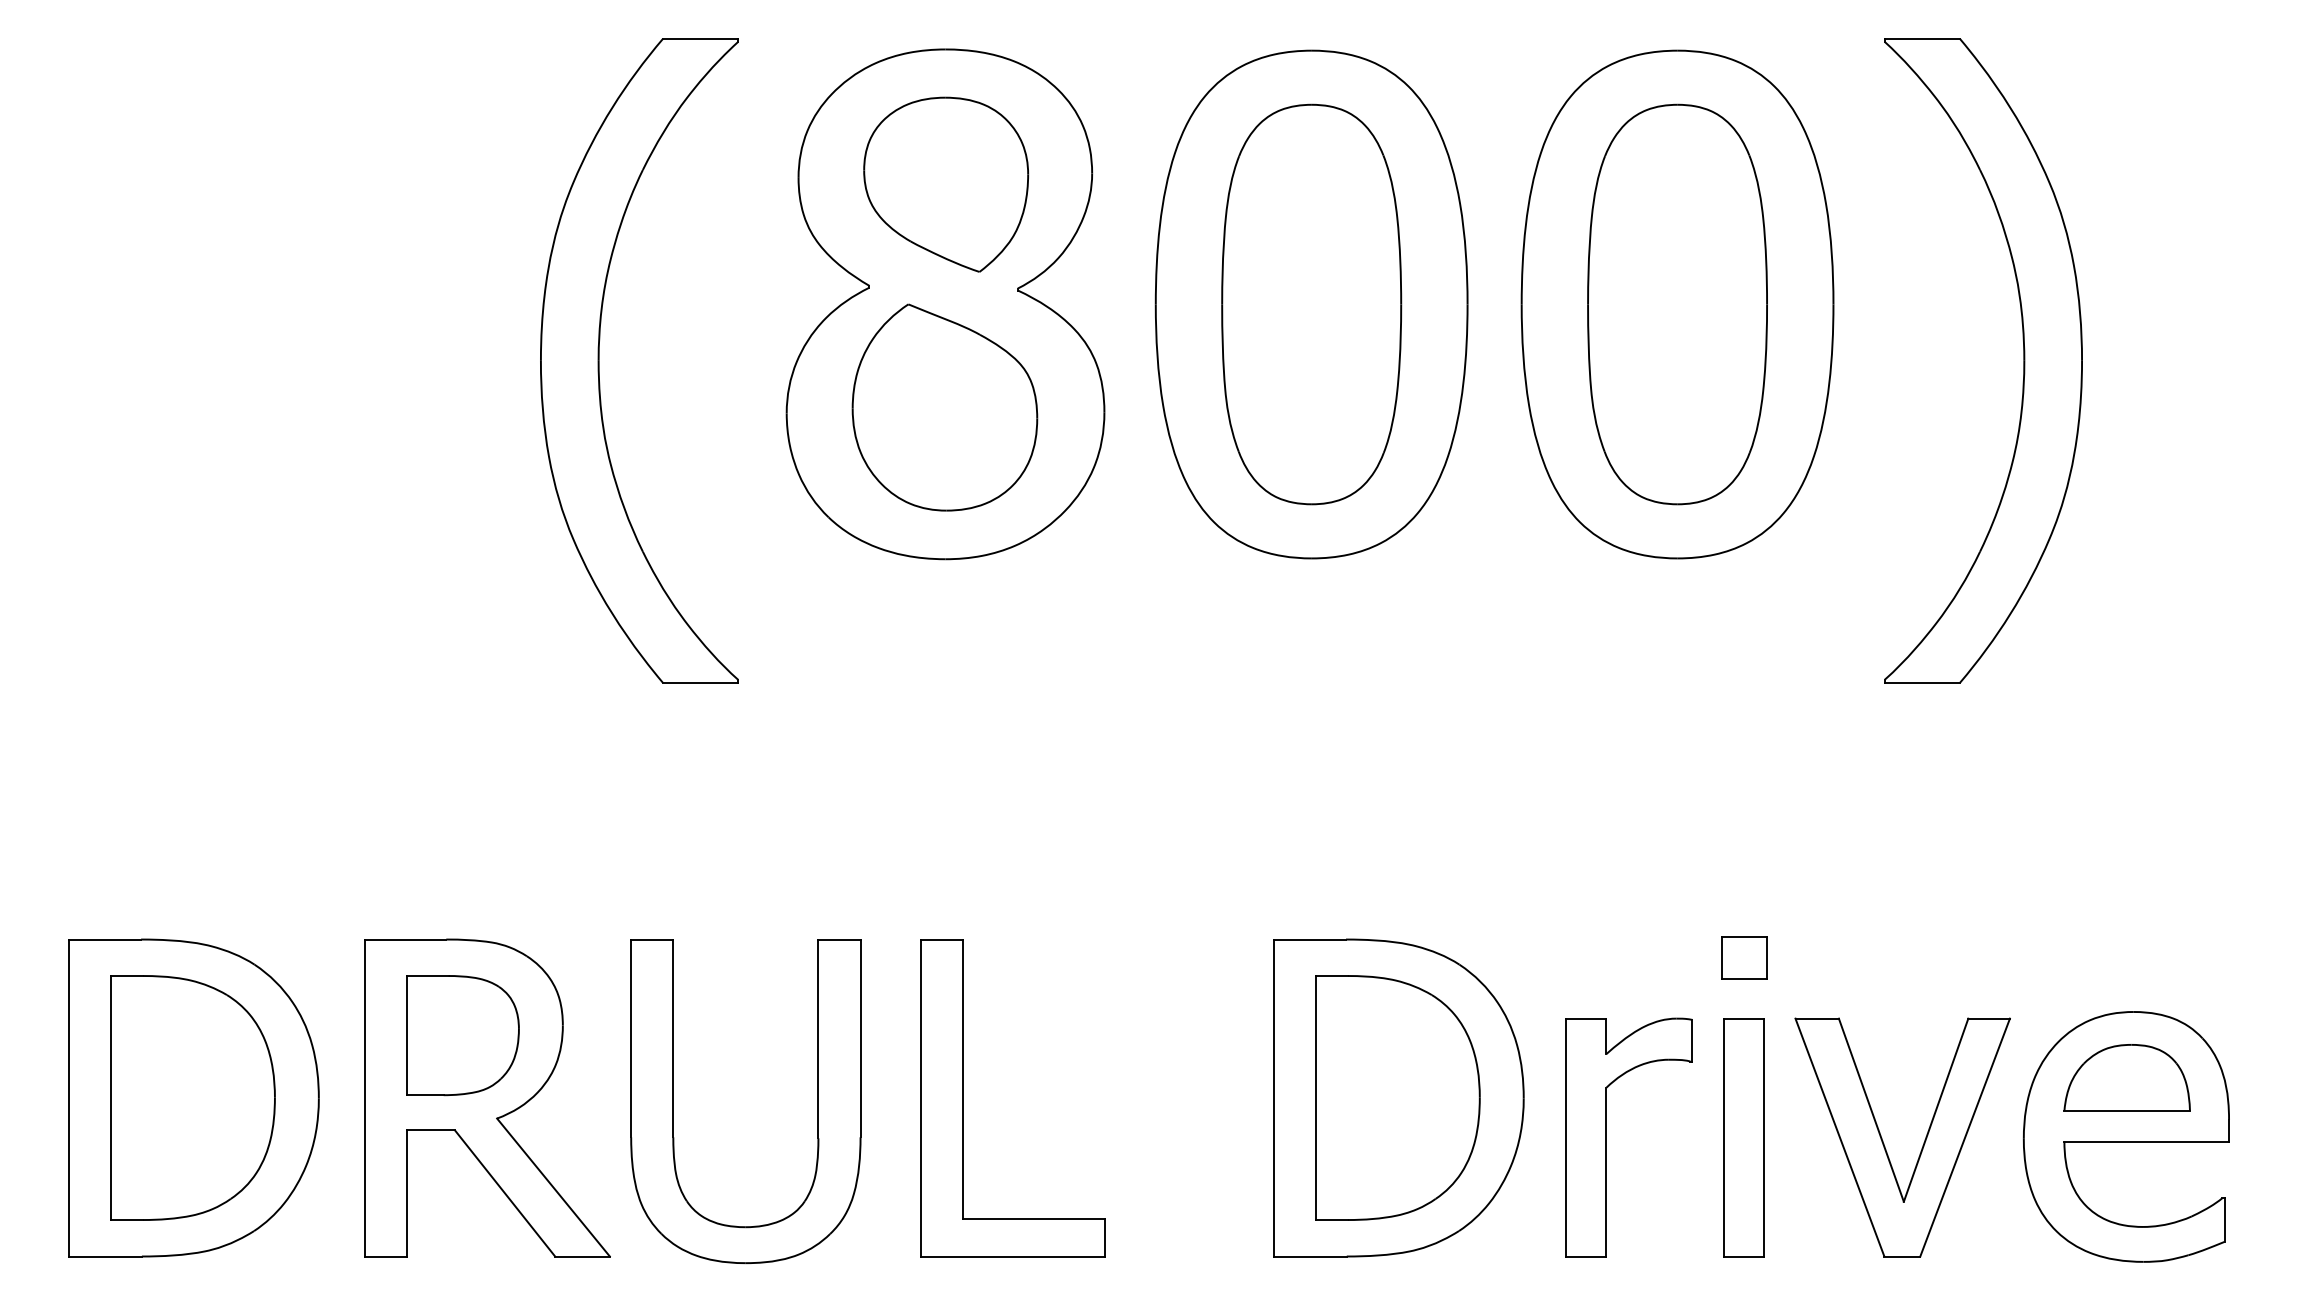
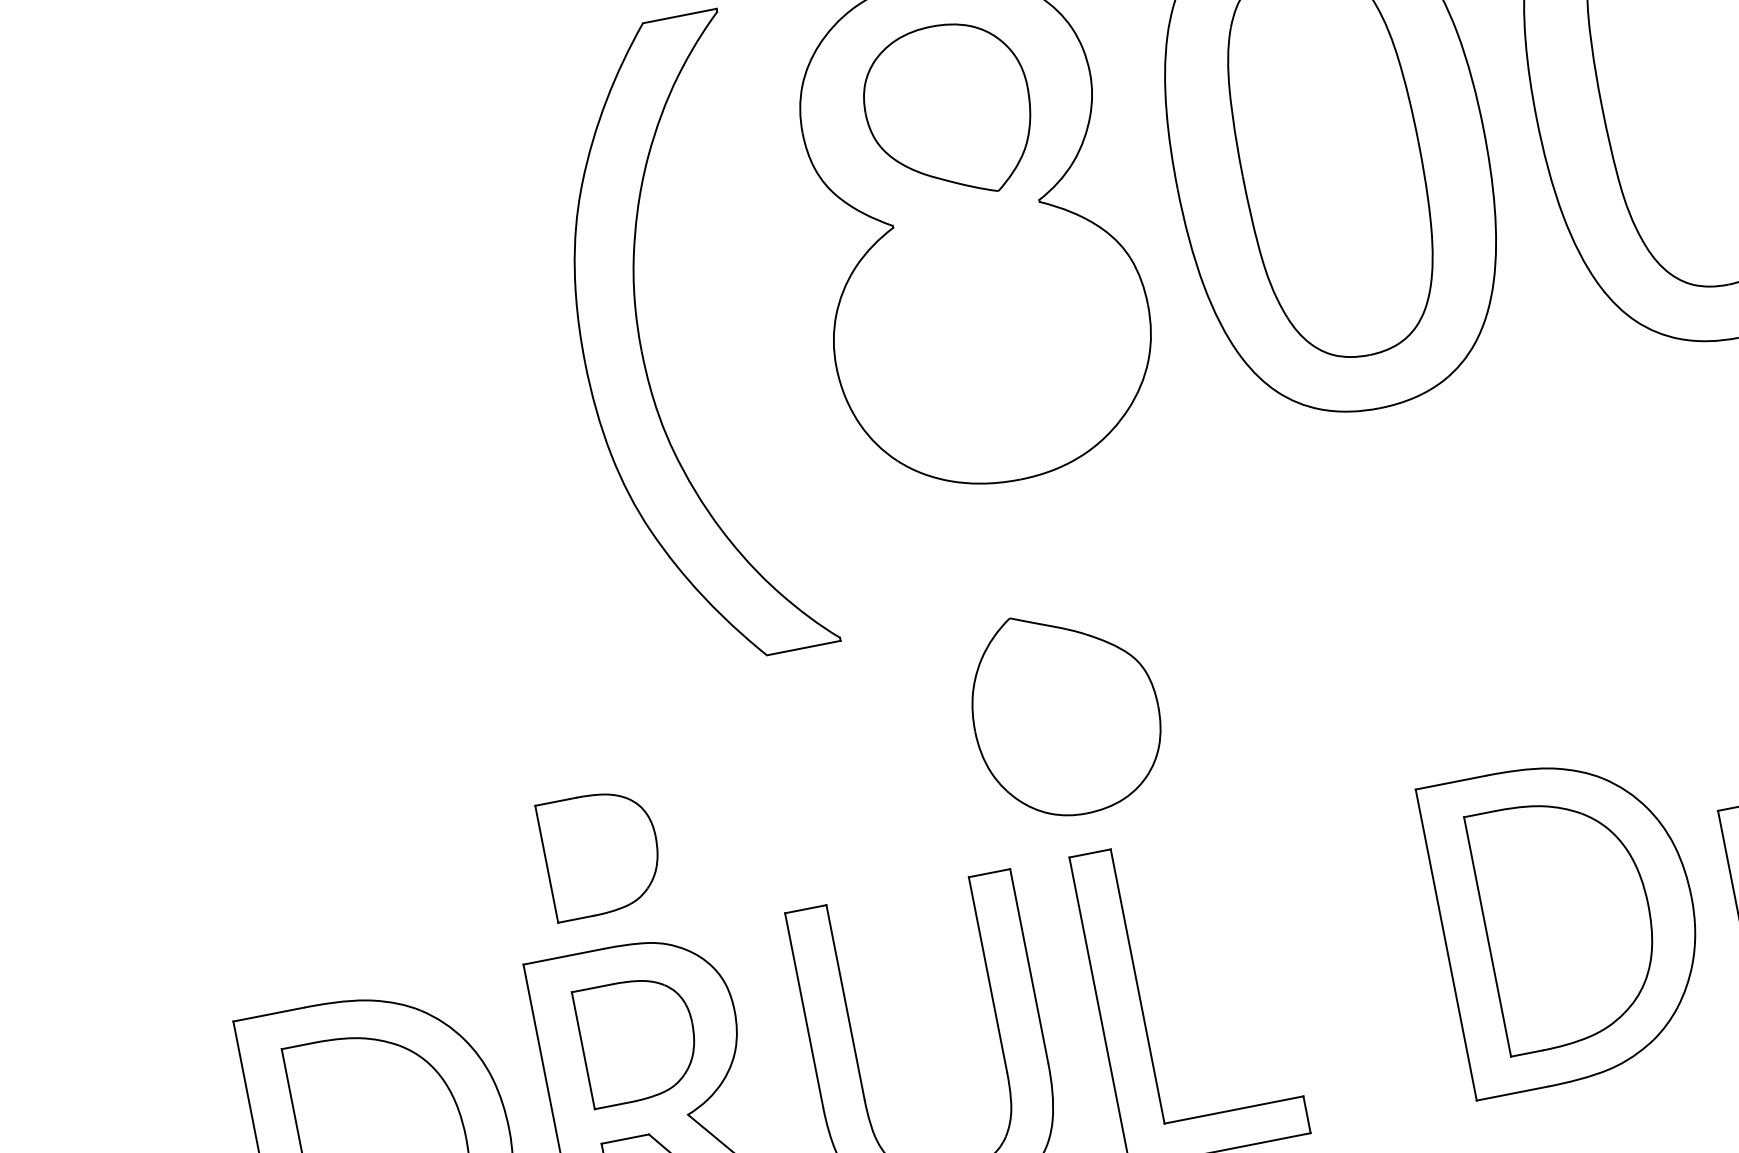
part: (944, 407) -> (1065, 712), moved
part: (462, 845) -> (601, 853), added

